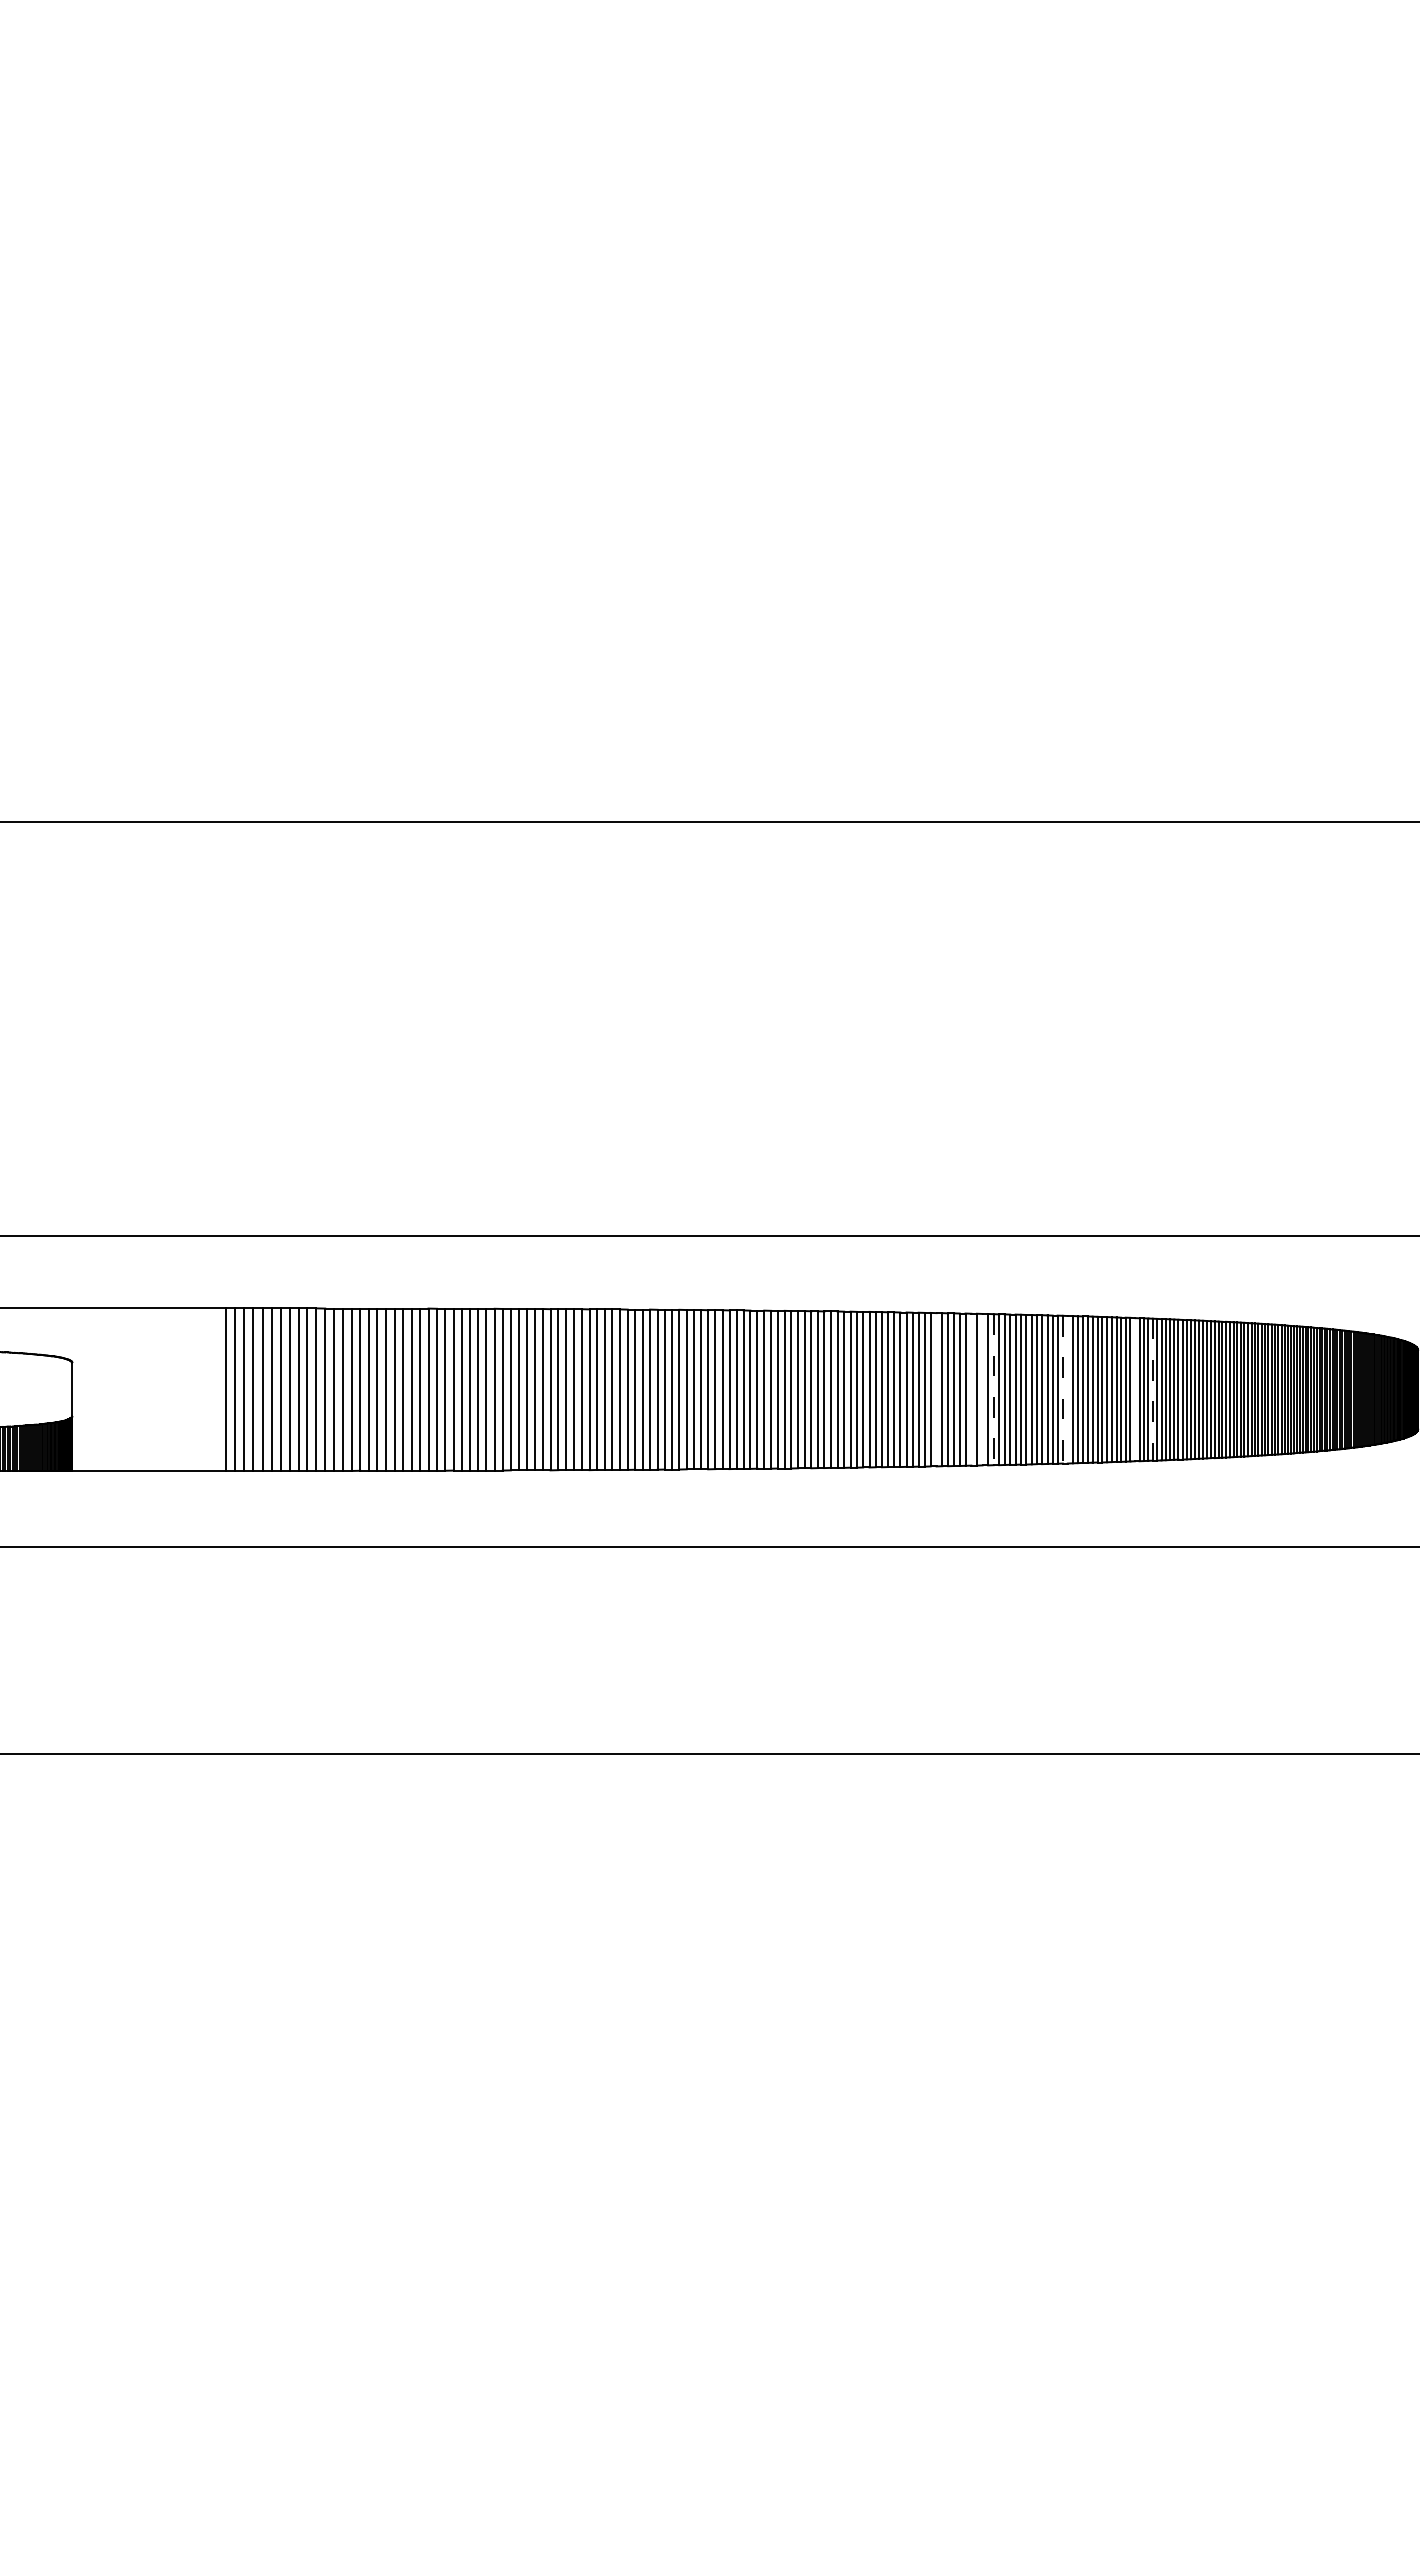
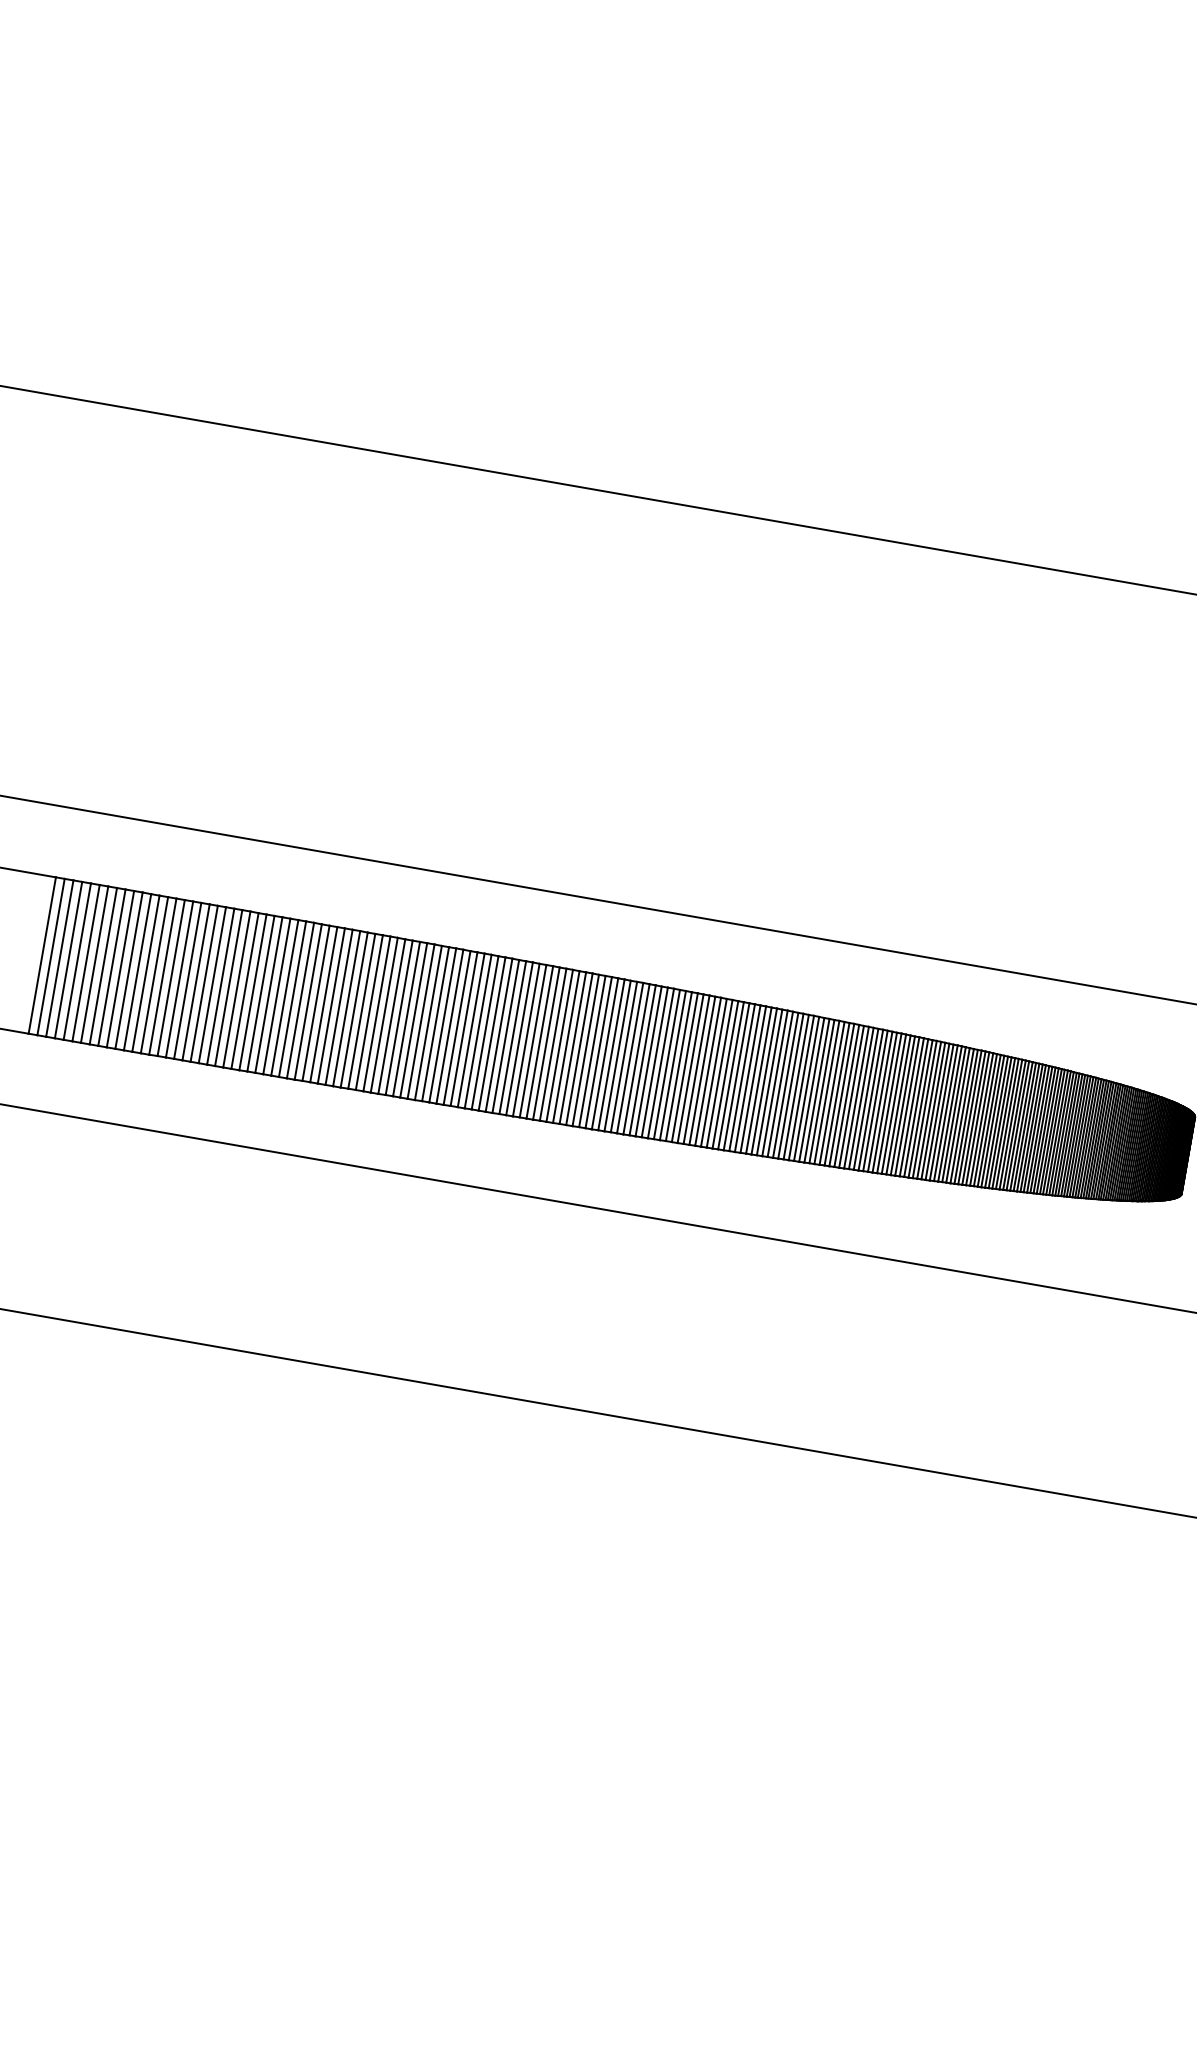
line: (936, 1389) -> (725, 1074), added
line: (971, 1389) -> (759, 1080), added
line: (982, 1389) -> (769, 1082), added
line: (993, 1389) -> (780, 1084), dashed -> solid
line: (1062, 1389) -> (846, 1095), dashed -> solid
line: (1067, 1389) -> (851, 1096), added
line: (1135, 1389) -> (916, 1107), added
line: (1152, 1389) -> (933, 1110), dashed -> solid

